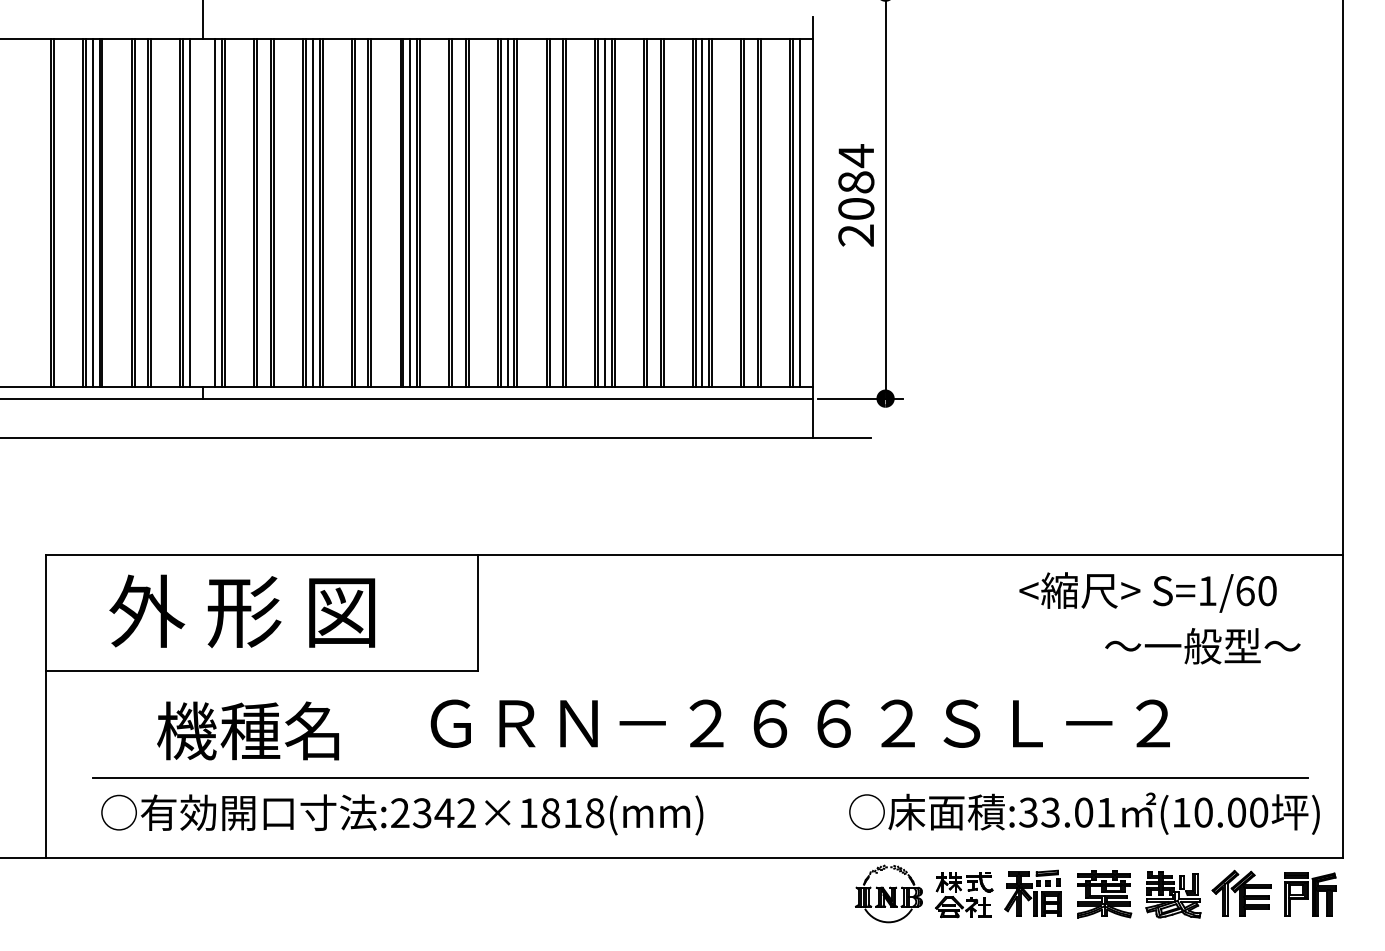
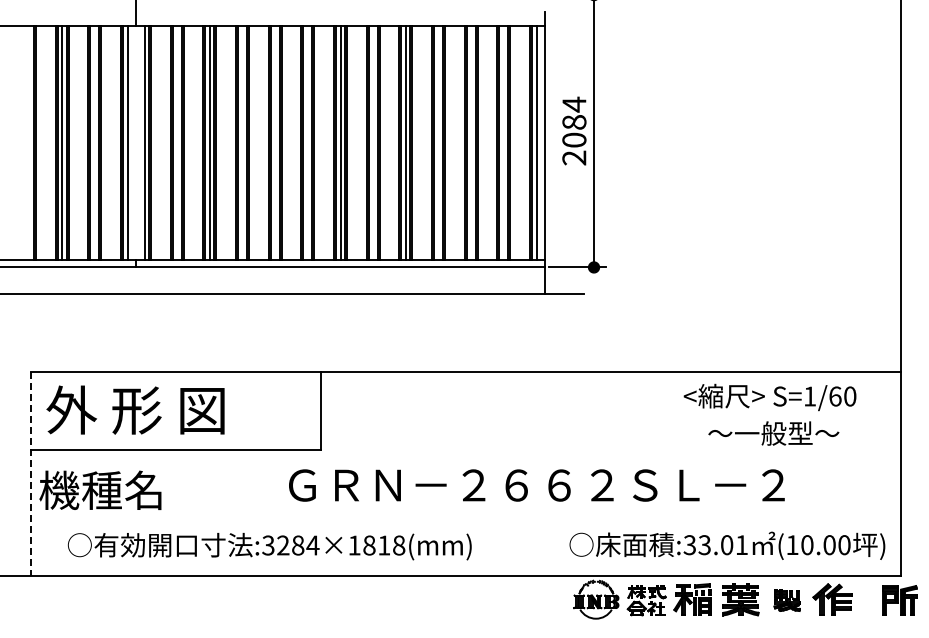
line: (410, 212) -> (275, 142), removed
line: (702, 212) -> (471, 142), removed
text: (242, 610) -> (135, 409), moved
text: (1202, 646) -> (773, 433), moved
line: (45, 705) -> (30, 473), solid -> dashed
text: (248, 729) -> (100, 489), moved
line: (699, 777) -> (469, 521), removed
text: (433, 813) -> (290, 545), :2342×1818(mm) -> :3284×1818(mm)
part: (1174, 895) -> (787, 600), size x0.7
part: (1309, 895) -> (899, 600), moved

